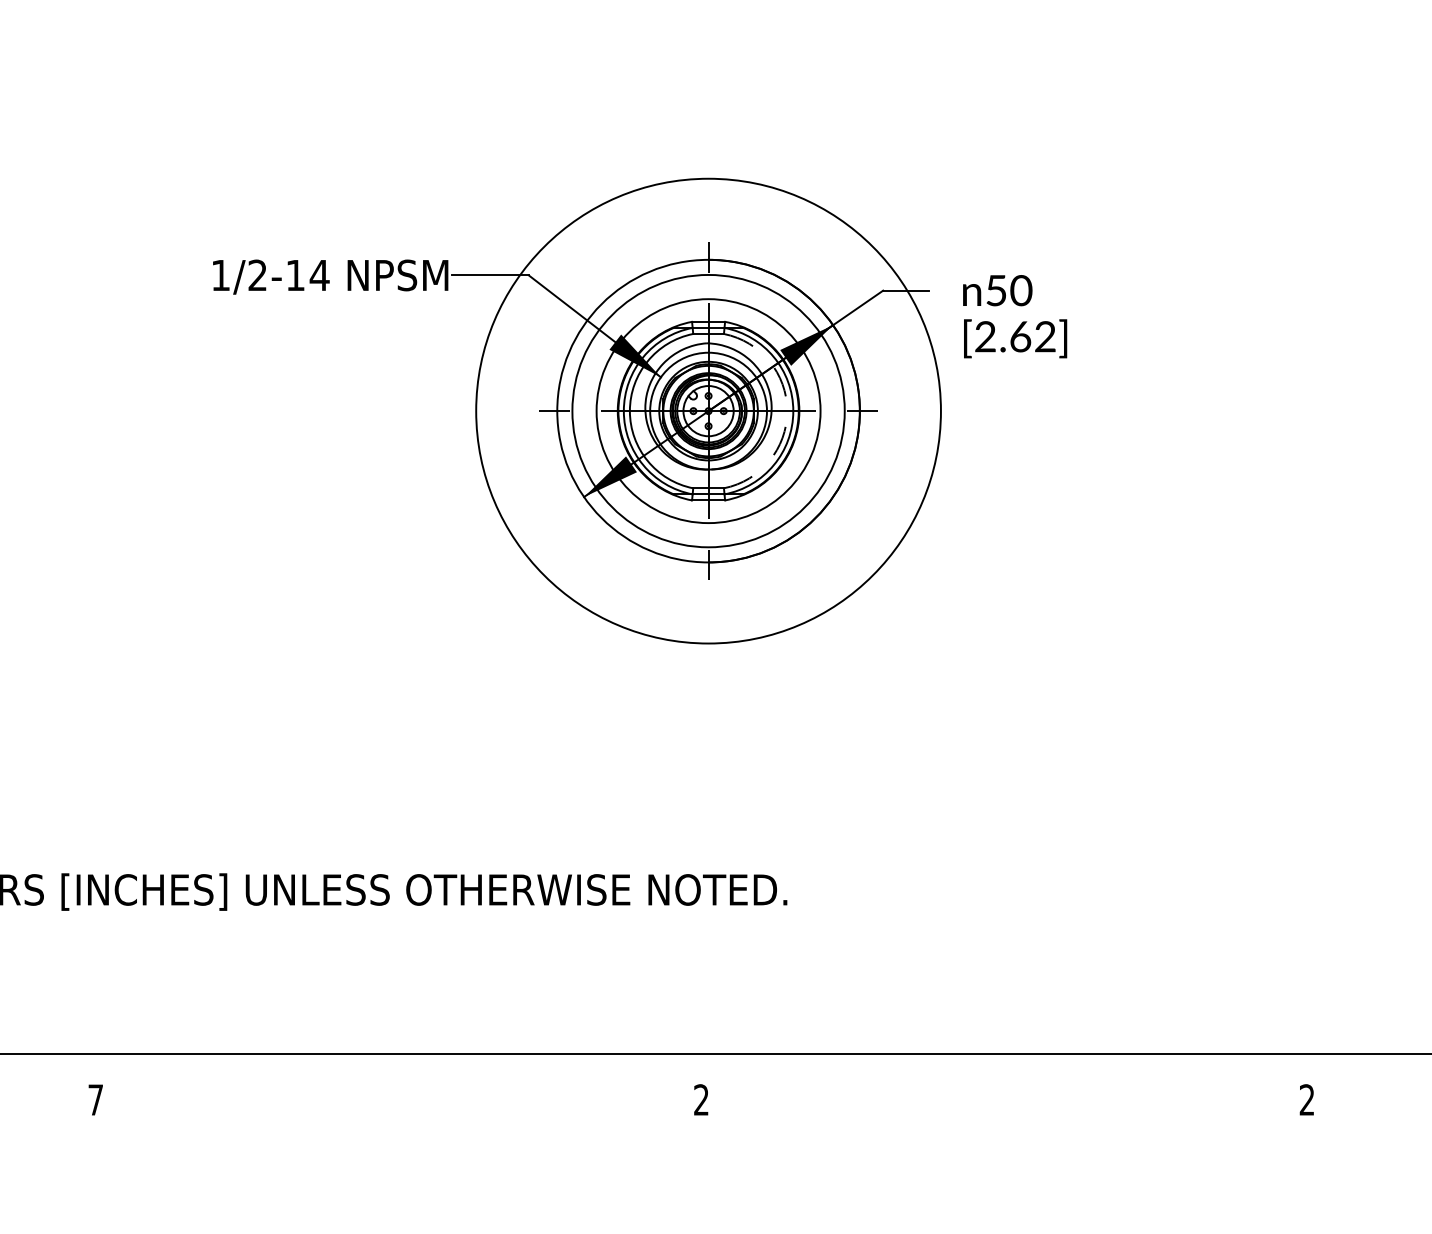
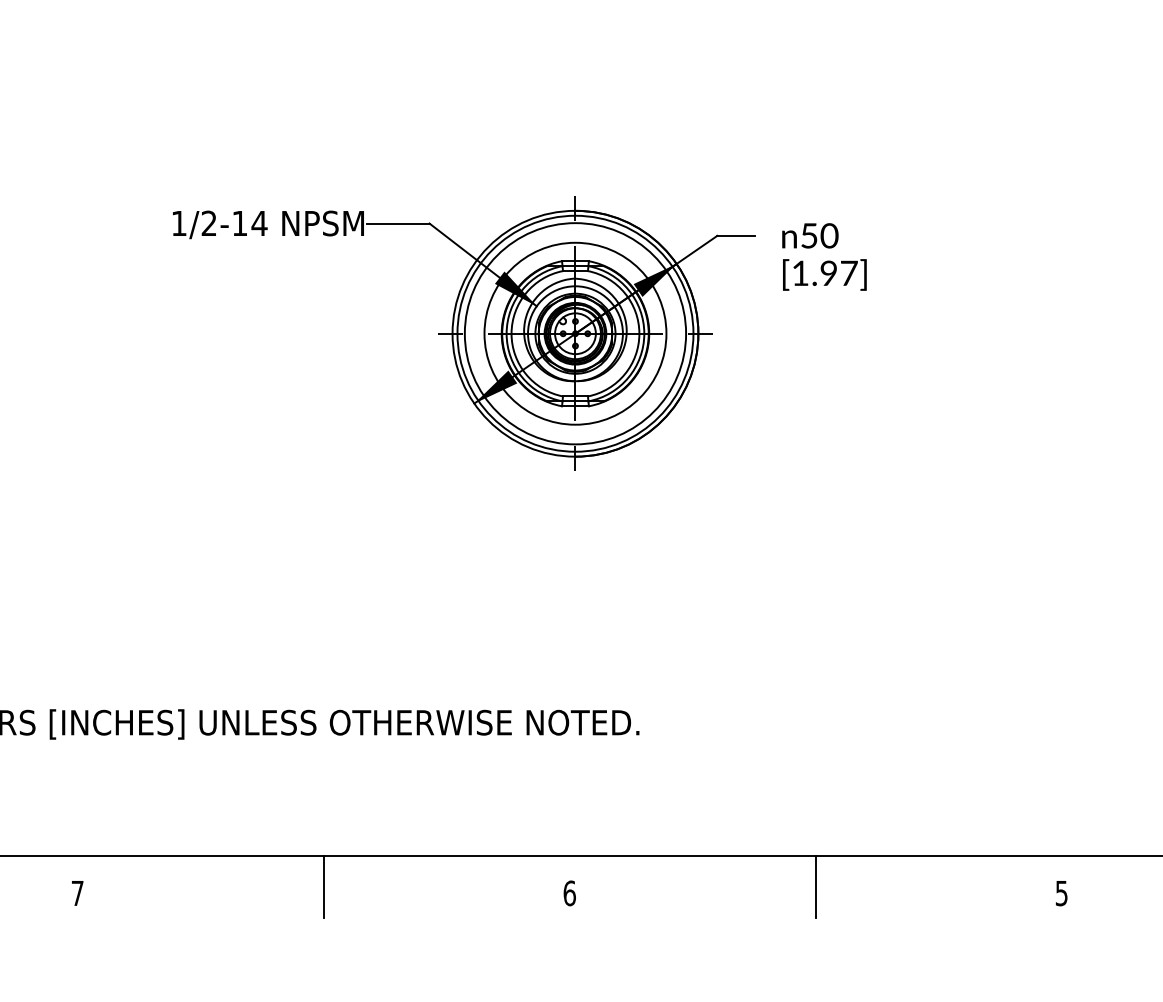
text: (1015, 336) -> (824, 273), [2.62] -> [1.97]
circle: (708, 410) -> (575, 333), size x0.62
arc: (787, 411) -> (639, 334), dashed -> solid
line: (398, 1091) -> (323, 886), added
line: (1004, 1091) -> (815, 886), added
text: (701, 1099) -> (569, 892), 2 -> 6
text: (1306, 1099) -> (1061, 892), 2 -> 5

